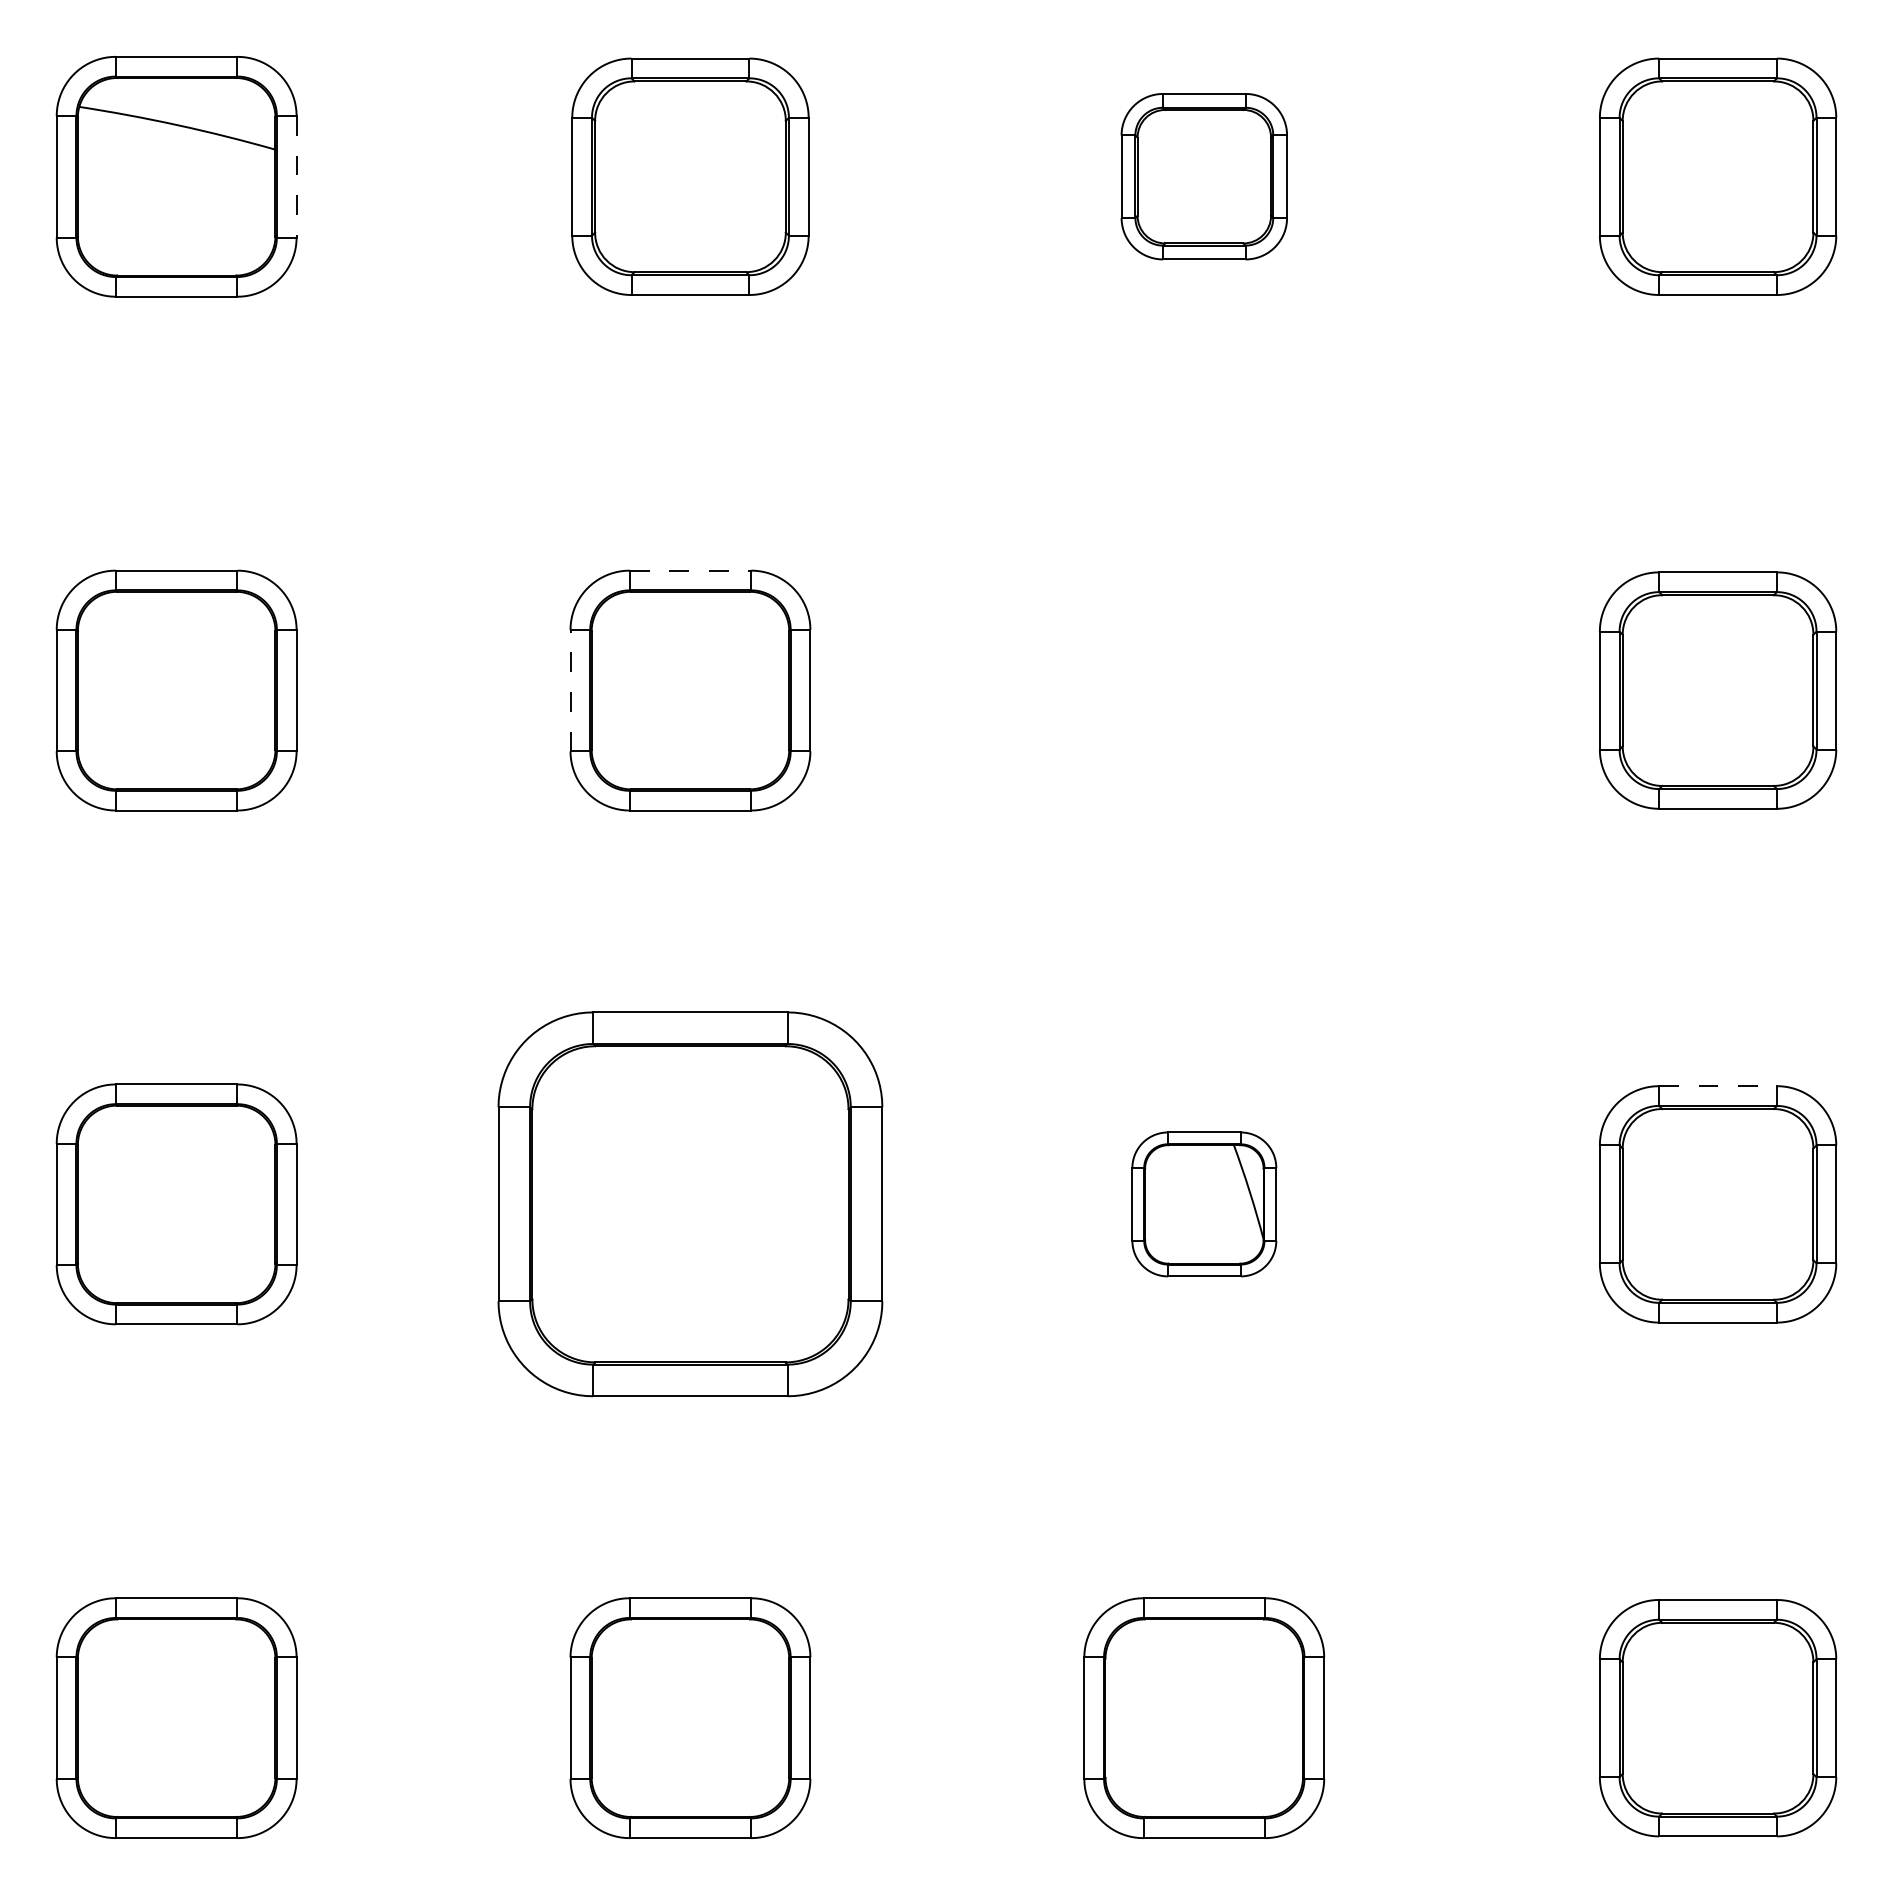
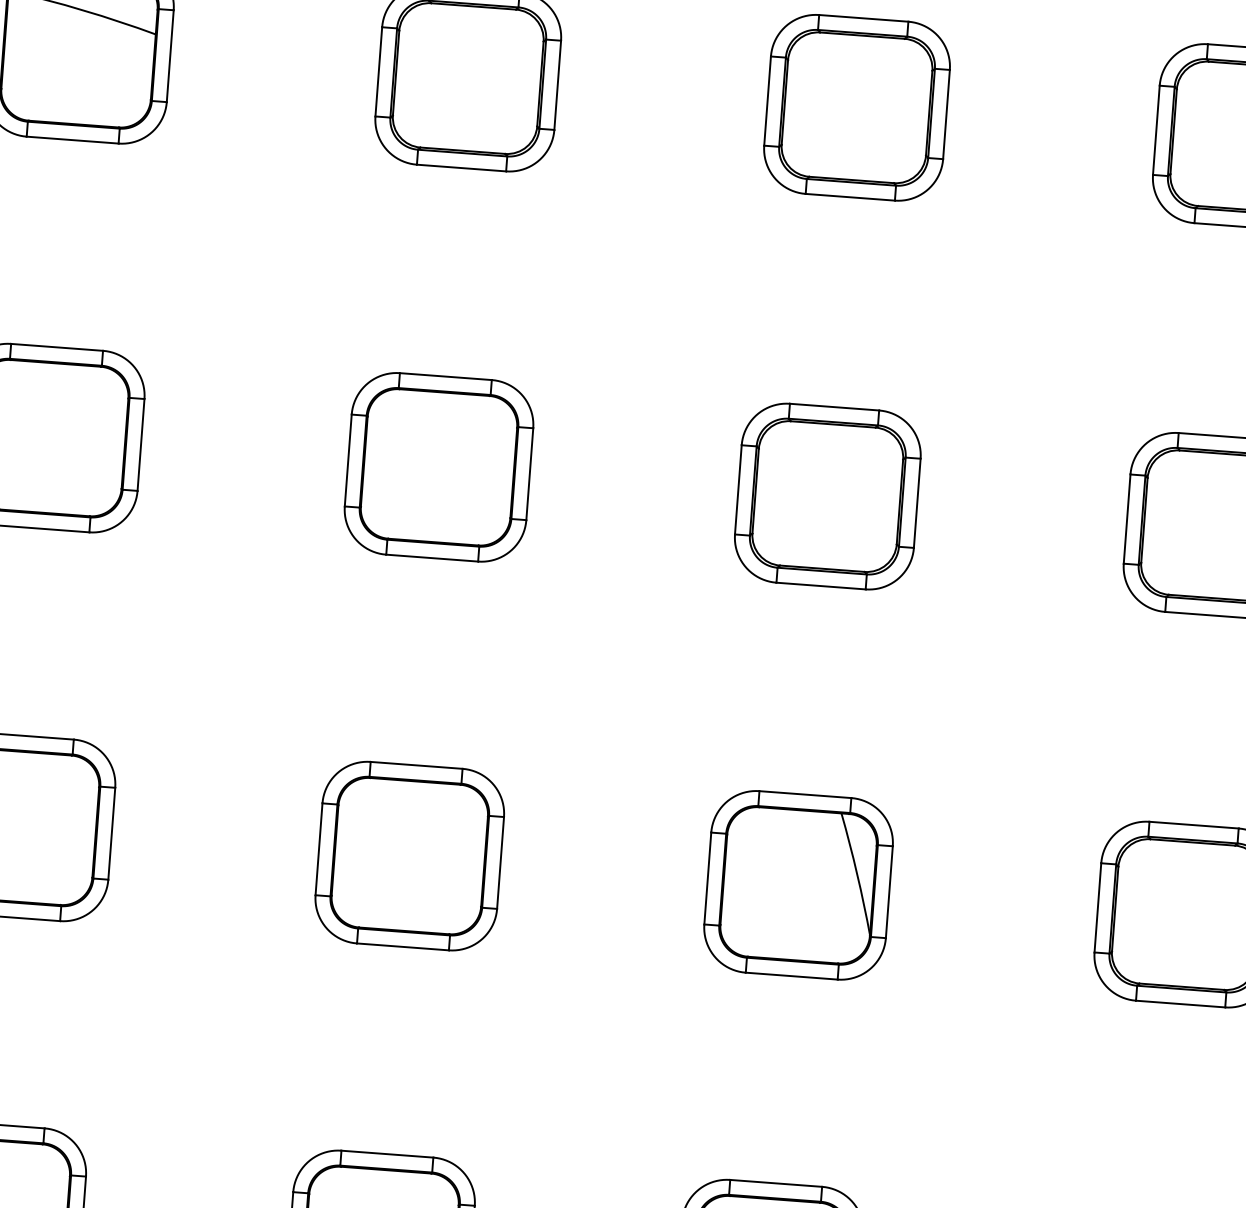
line: (296, 176) -> (170, 55), dashed -> solid
part: (1204, 176) -> (857, 107), size x1.43
line: (690, 570) -> (445, 376), dashed -> solid
line: (570, 690) -> (348, 460), dashed -> solid
part: (1204, 690) -> (827, 496), added
line: (1718, 1086) -> (1194, 825), dashed -> solid
part: (690, 1204) -> (409, 856), size x0.62
part: (1204, 1204) -> (798, 885), size x1.67

